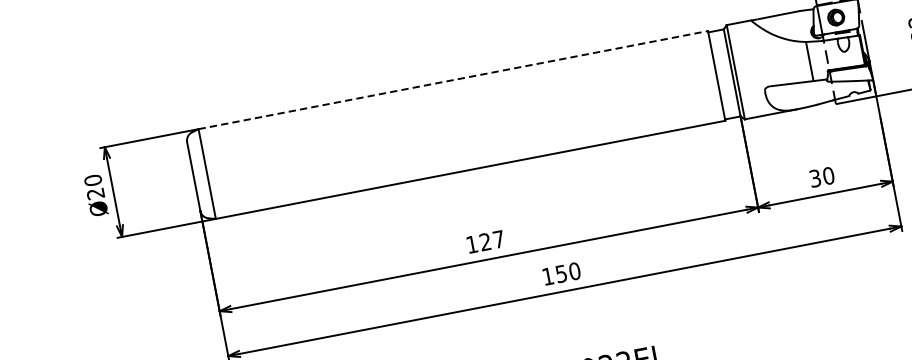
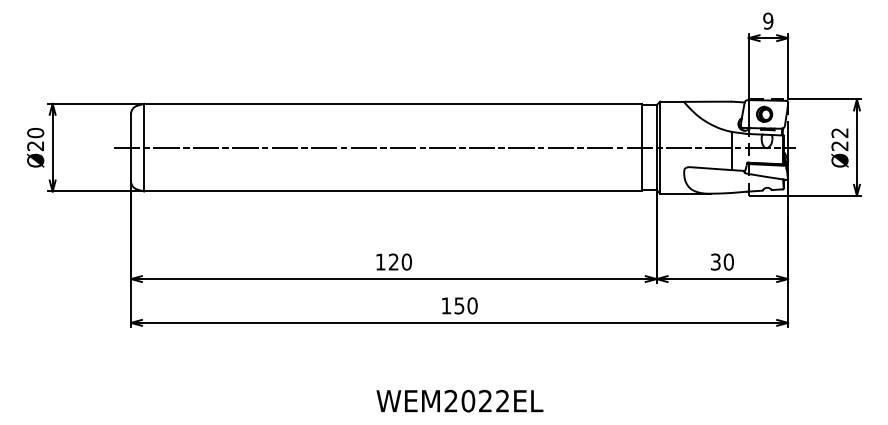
line: (452, 79) -> (392, 103), dashed -> solid
line: (525, 112) -> (454, 147), added
text: (498, 238) -> (406, 261), 127 -> 120

